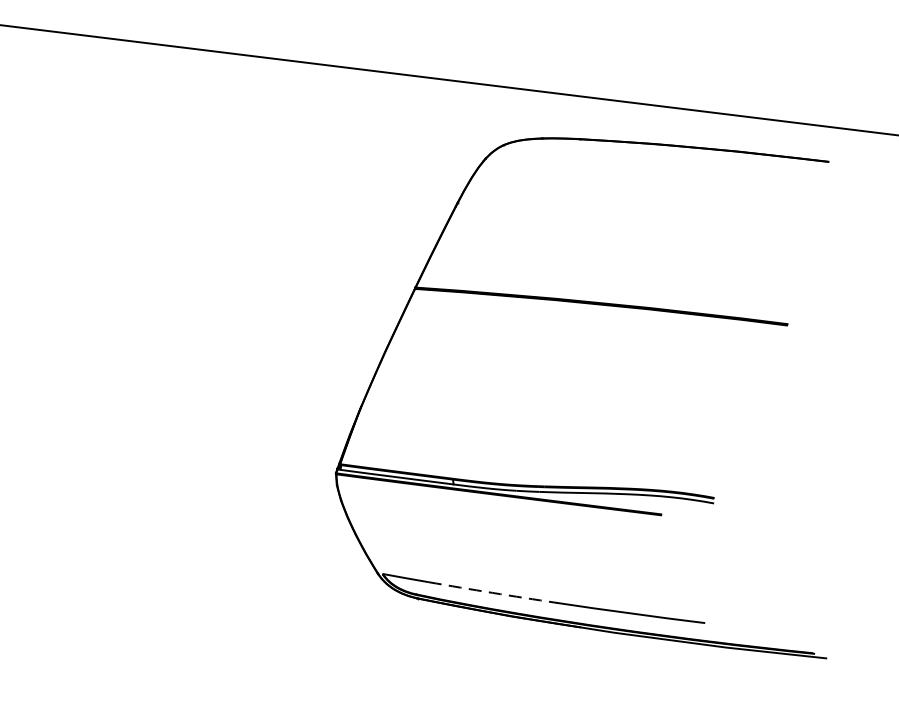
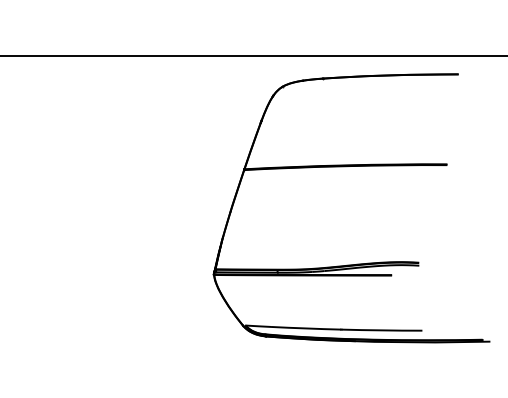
arc: (493, 593) -> (306, 328), dashed -> solid

